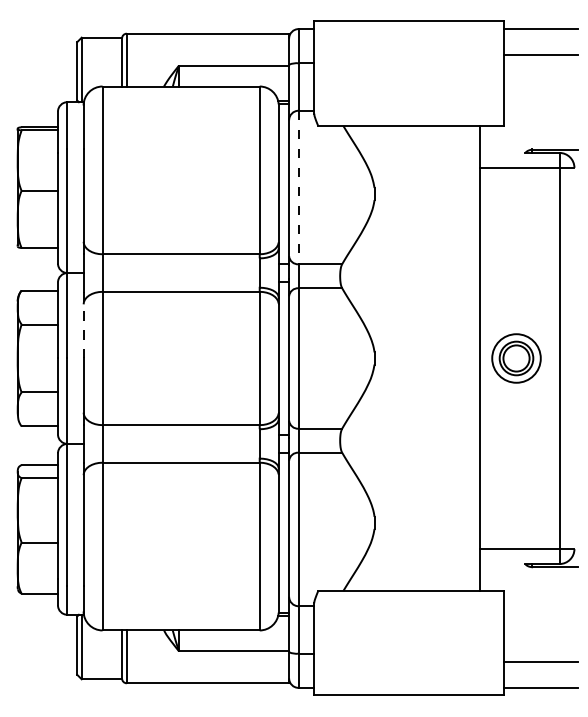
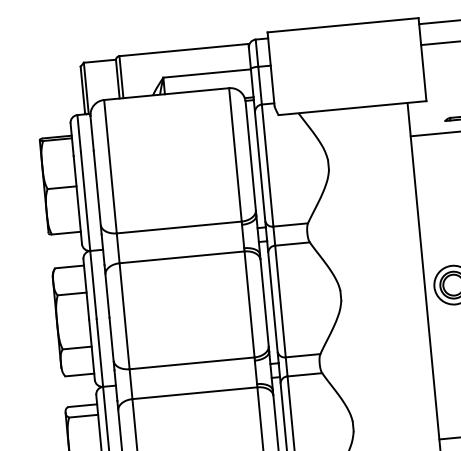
line: (298, 187) -> (267, 165), dashed -> solid
line: (83, 324) -> (106, 290), dashed -> solid

